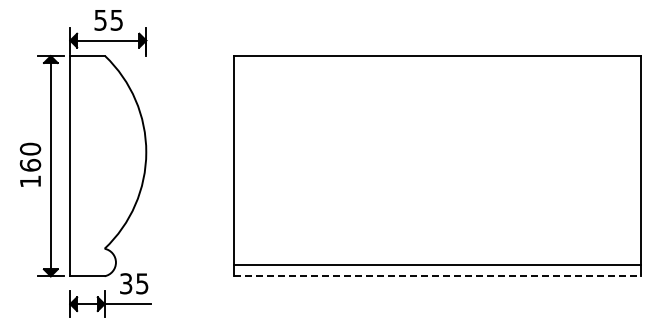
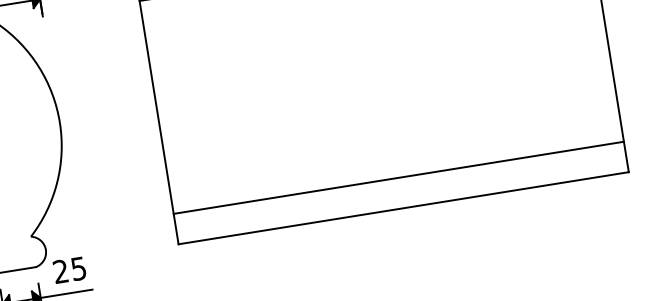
line: (437, 264) -> (398, 177), moved
line: (437, 276) -> (403, 208), dashed -> solid
text: (126, 283) -> (61, 271), 35 -> 25

